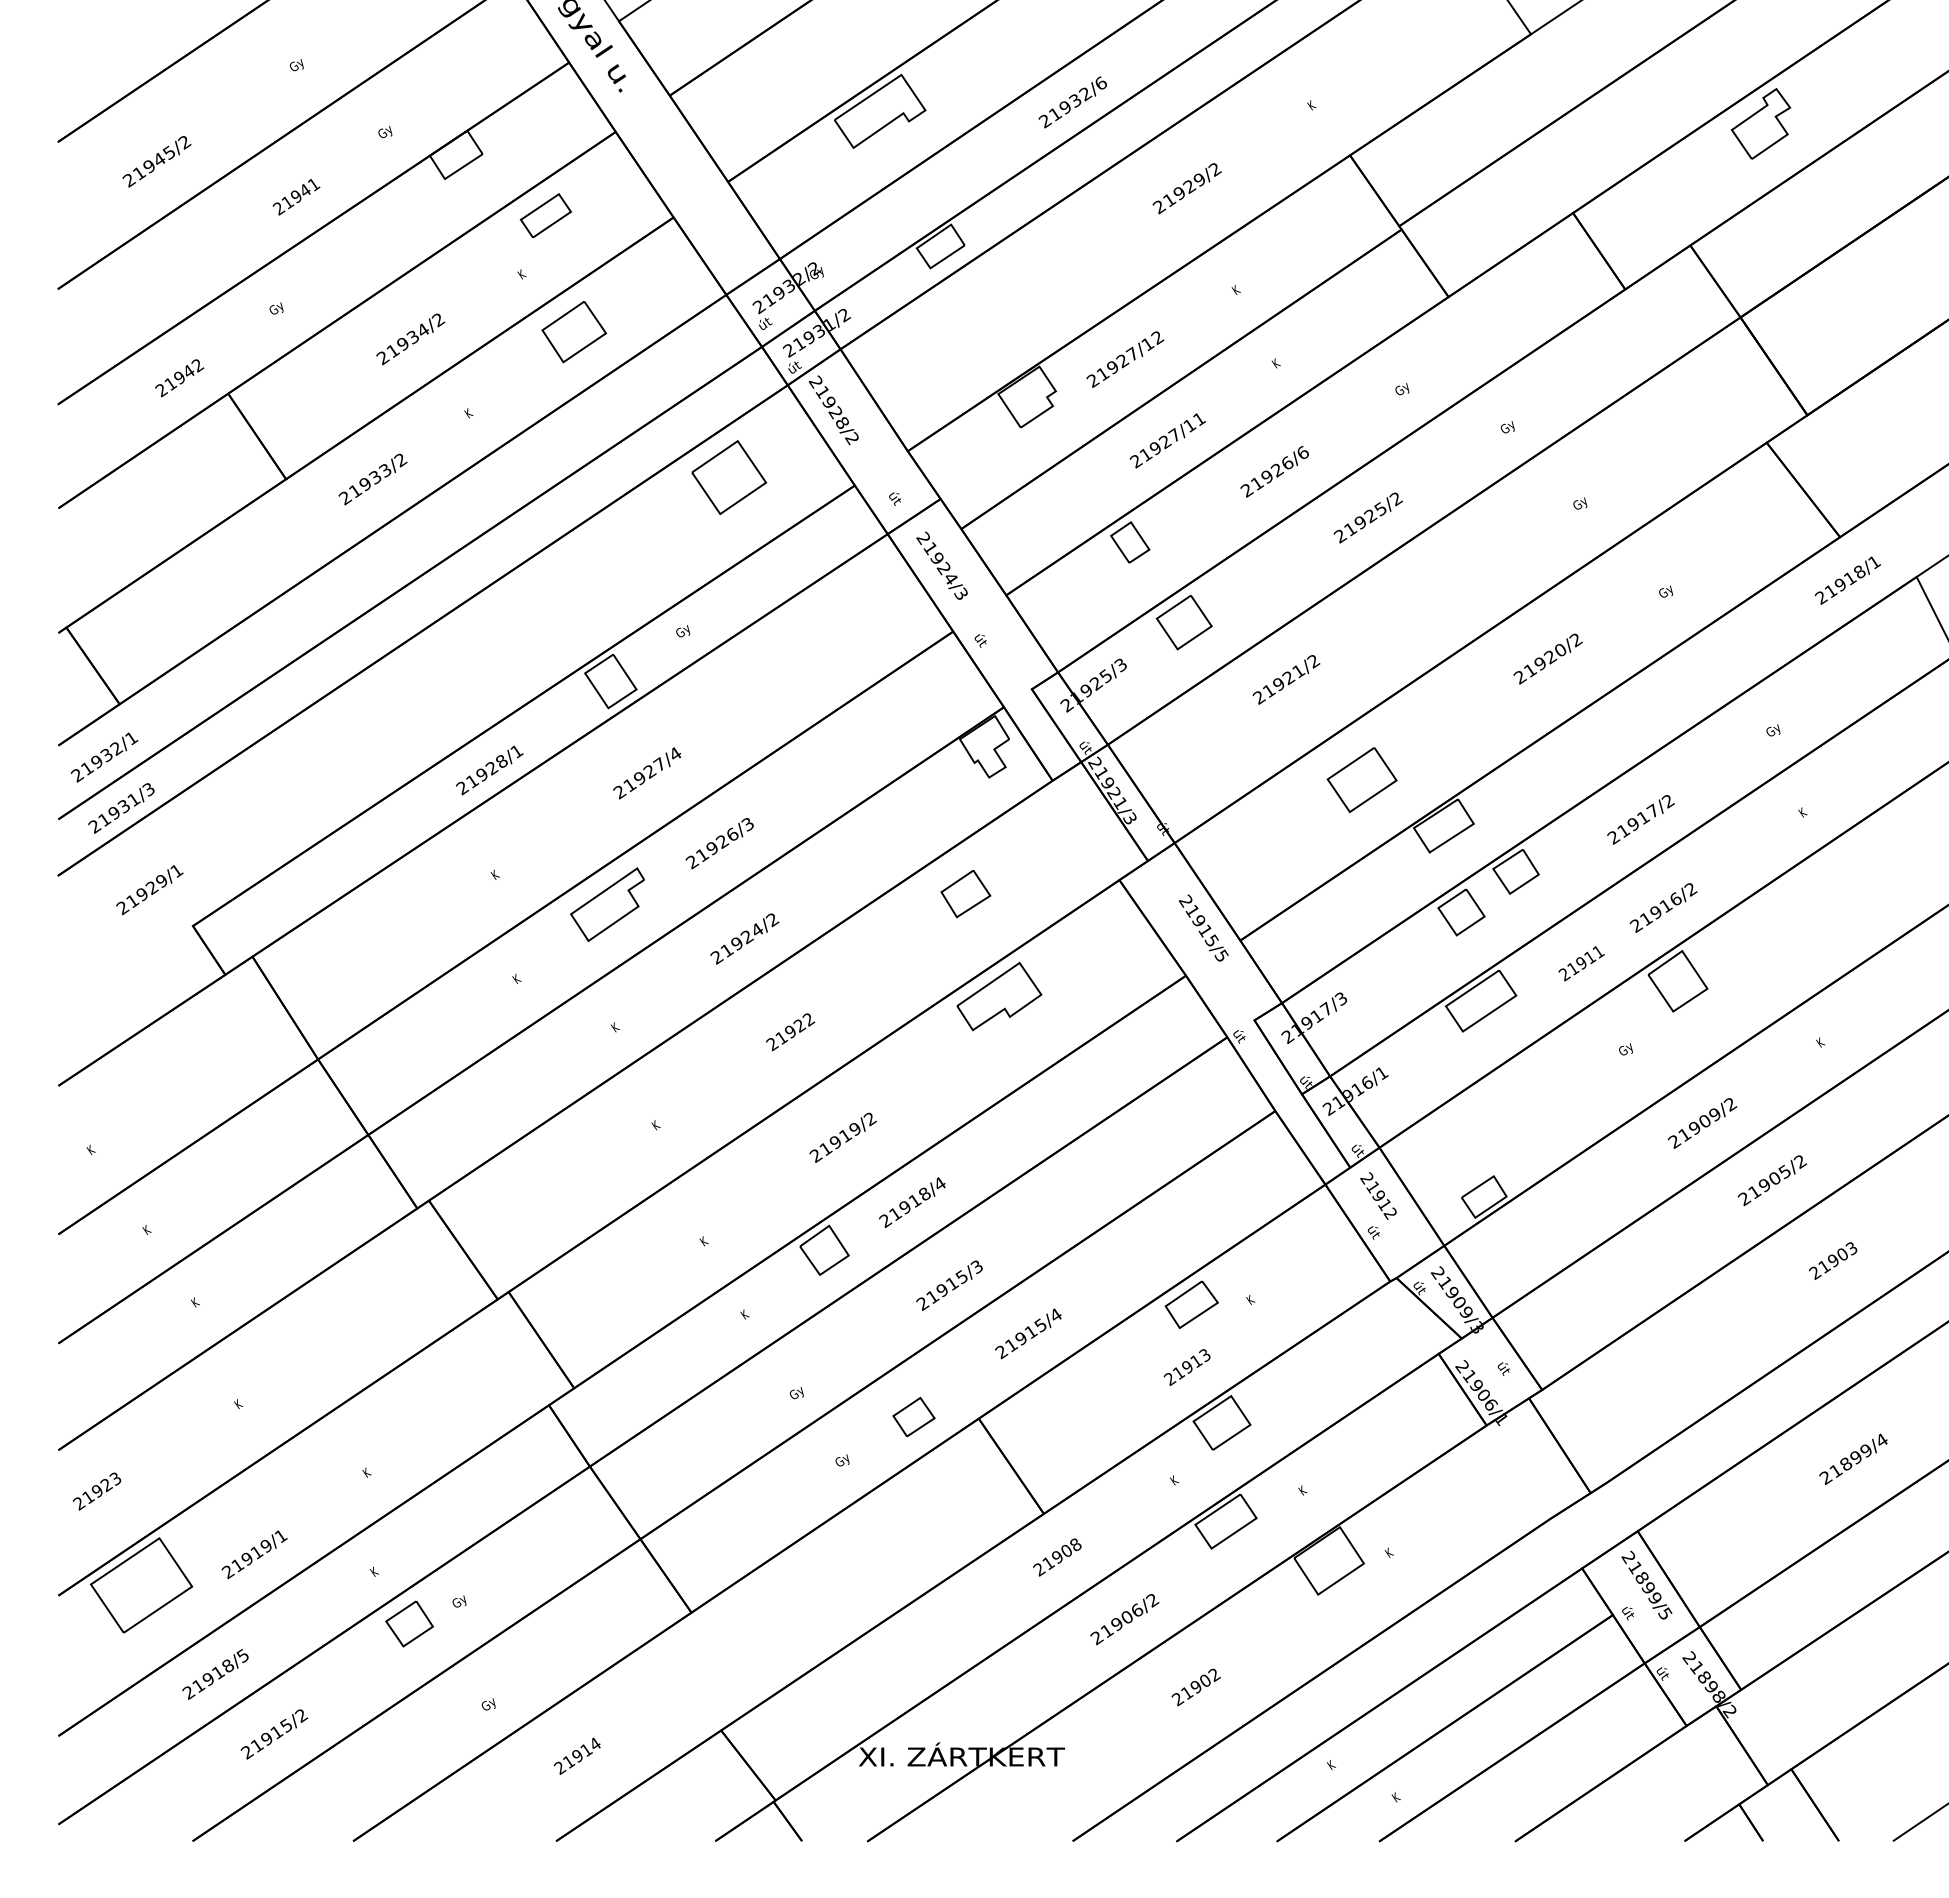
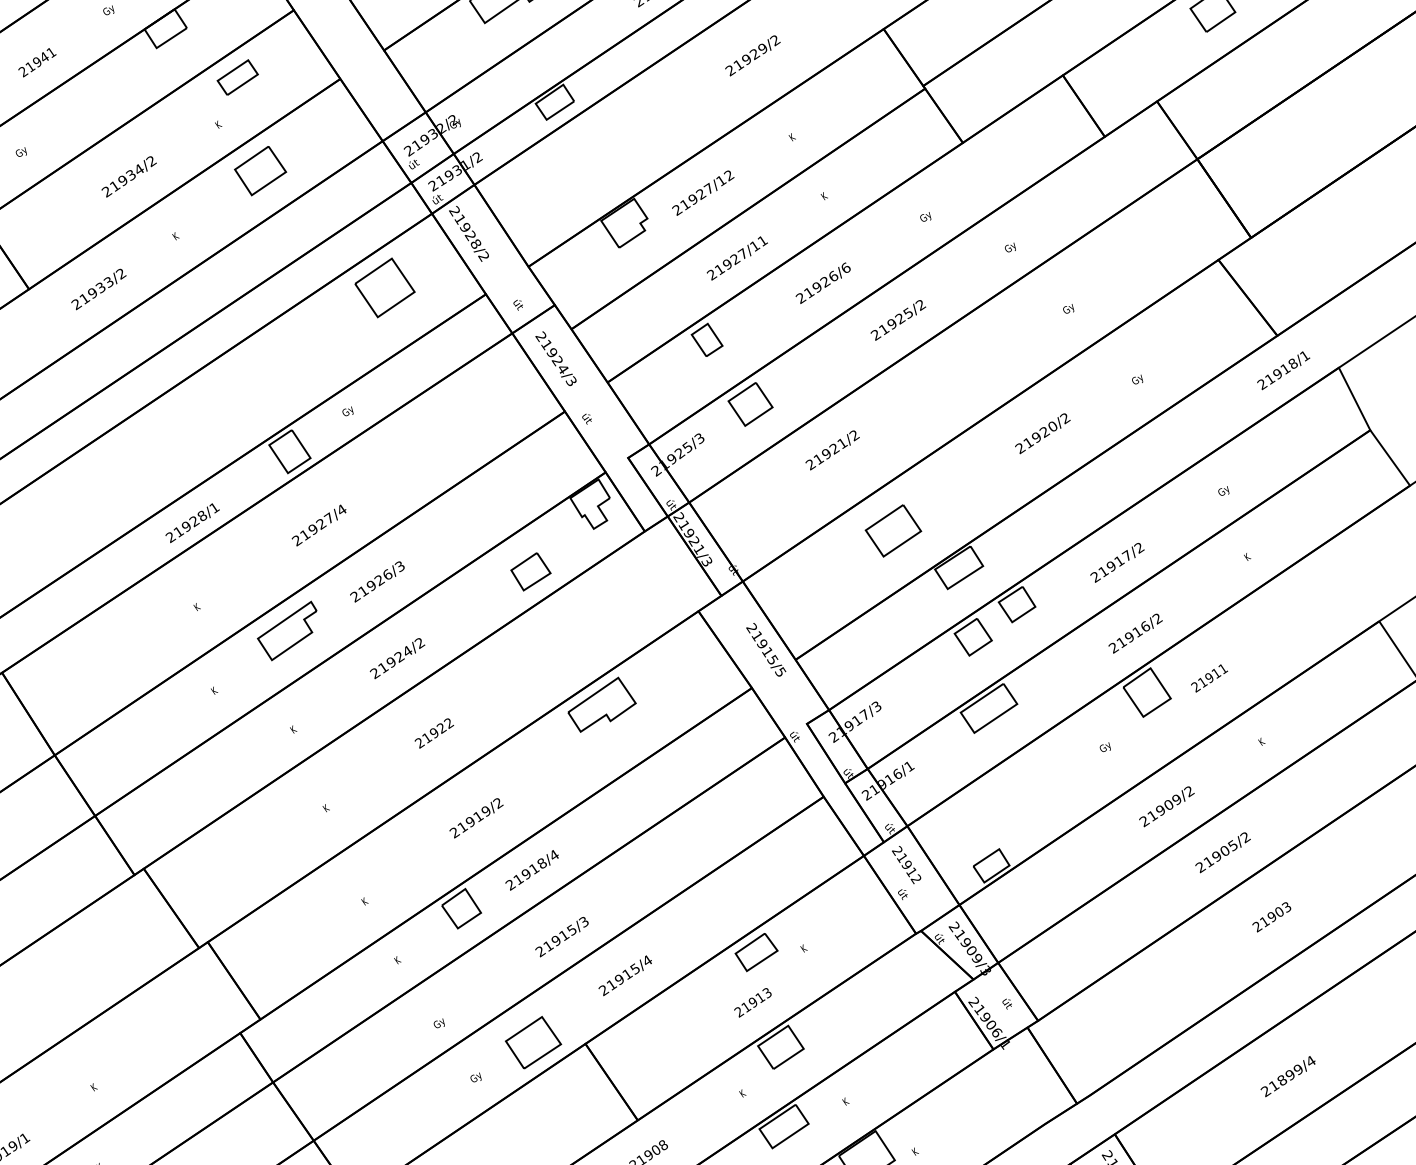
part: (965, 894) -> (530, 572), moved
text: (1581, 963) -> (1209, 678), moved
part: (913, 1416) -> (533, 1042), size x1.67

